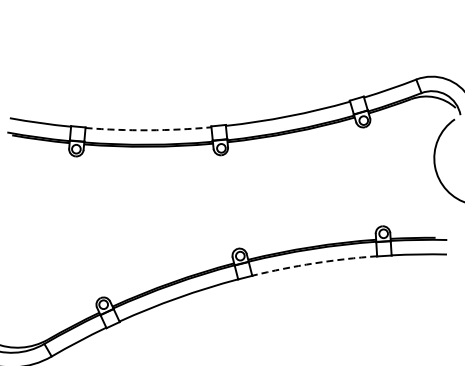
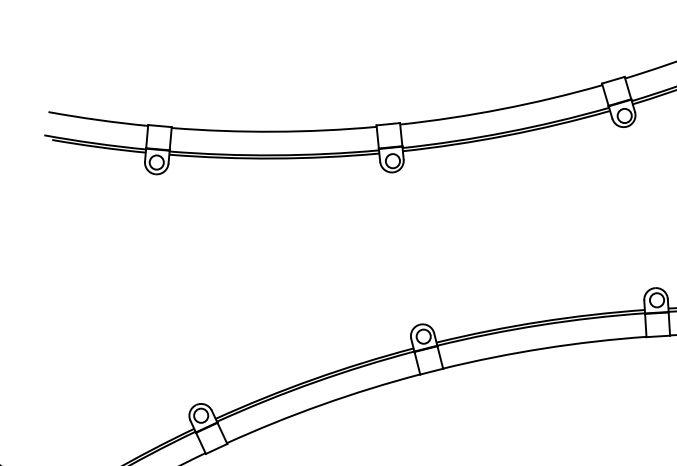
arc: (148, 130) -> (274, 132), dashed -> solid
arc: (314, 263) -> (544, 348), dashed -> solid

